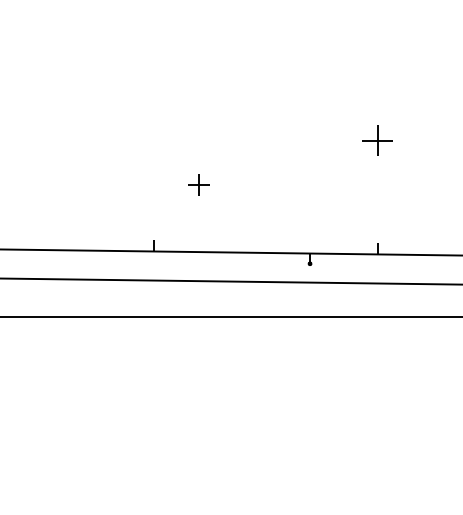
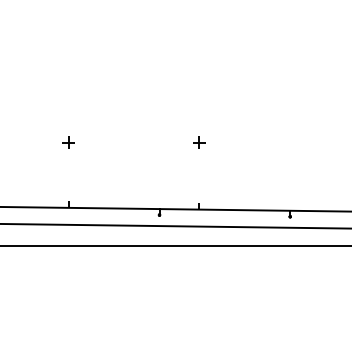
part: (378, 139) -> (199, 142), size x0.71
part: (198, 184) -> (68, 142), moved

